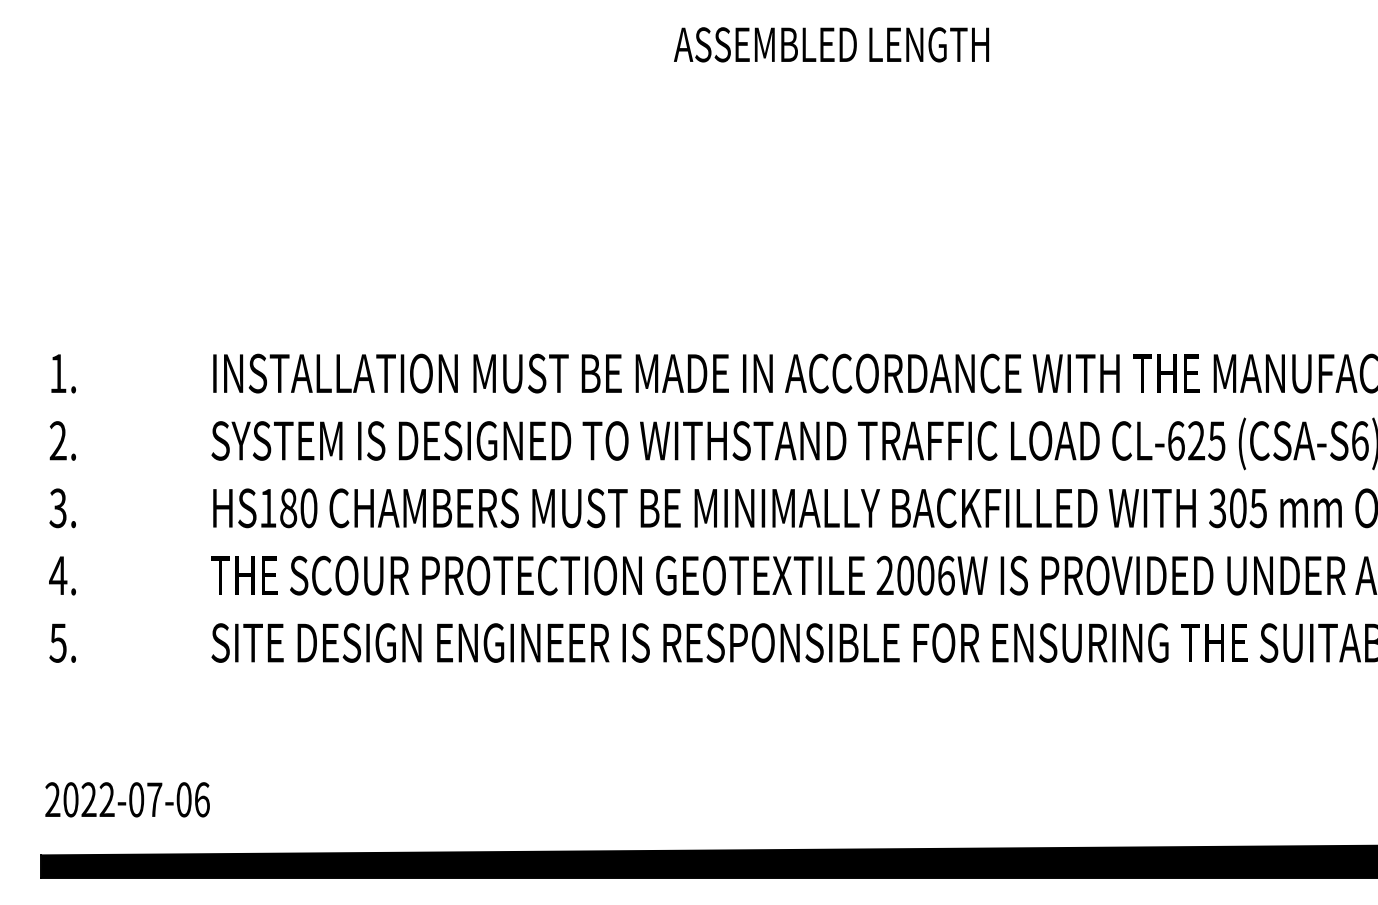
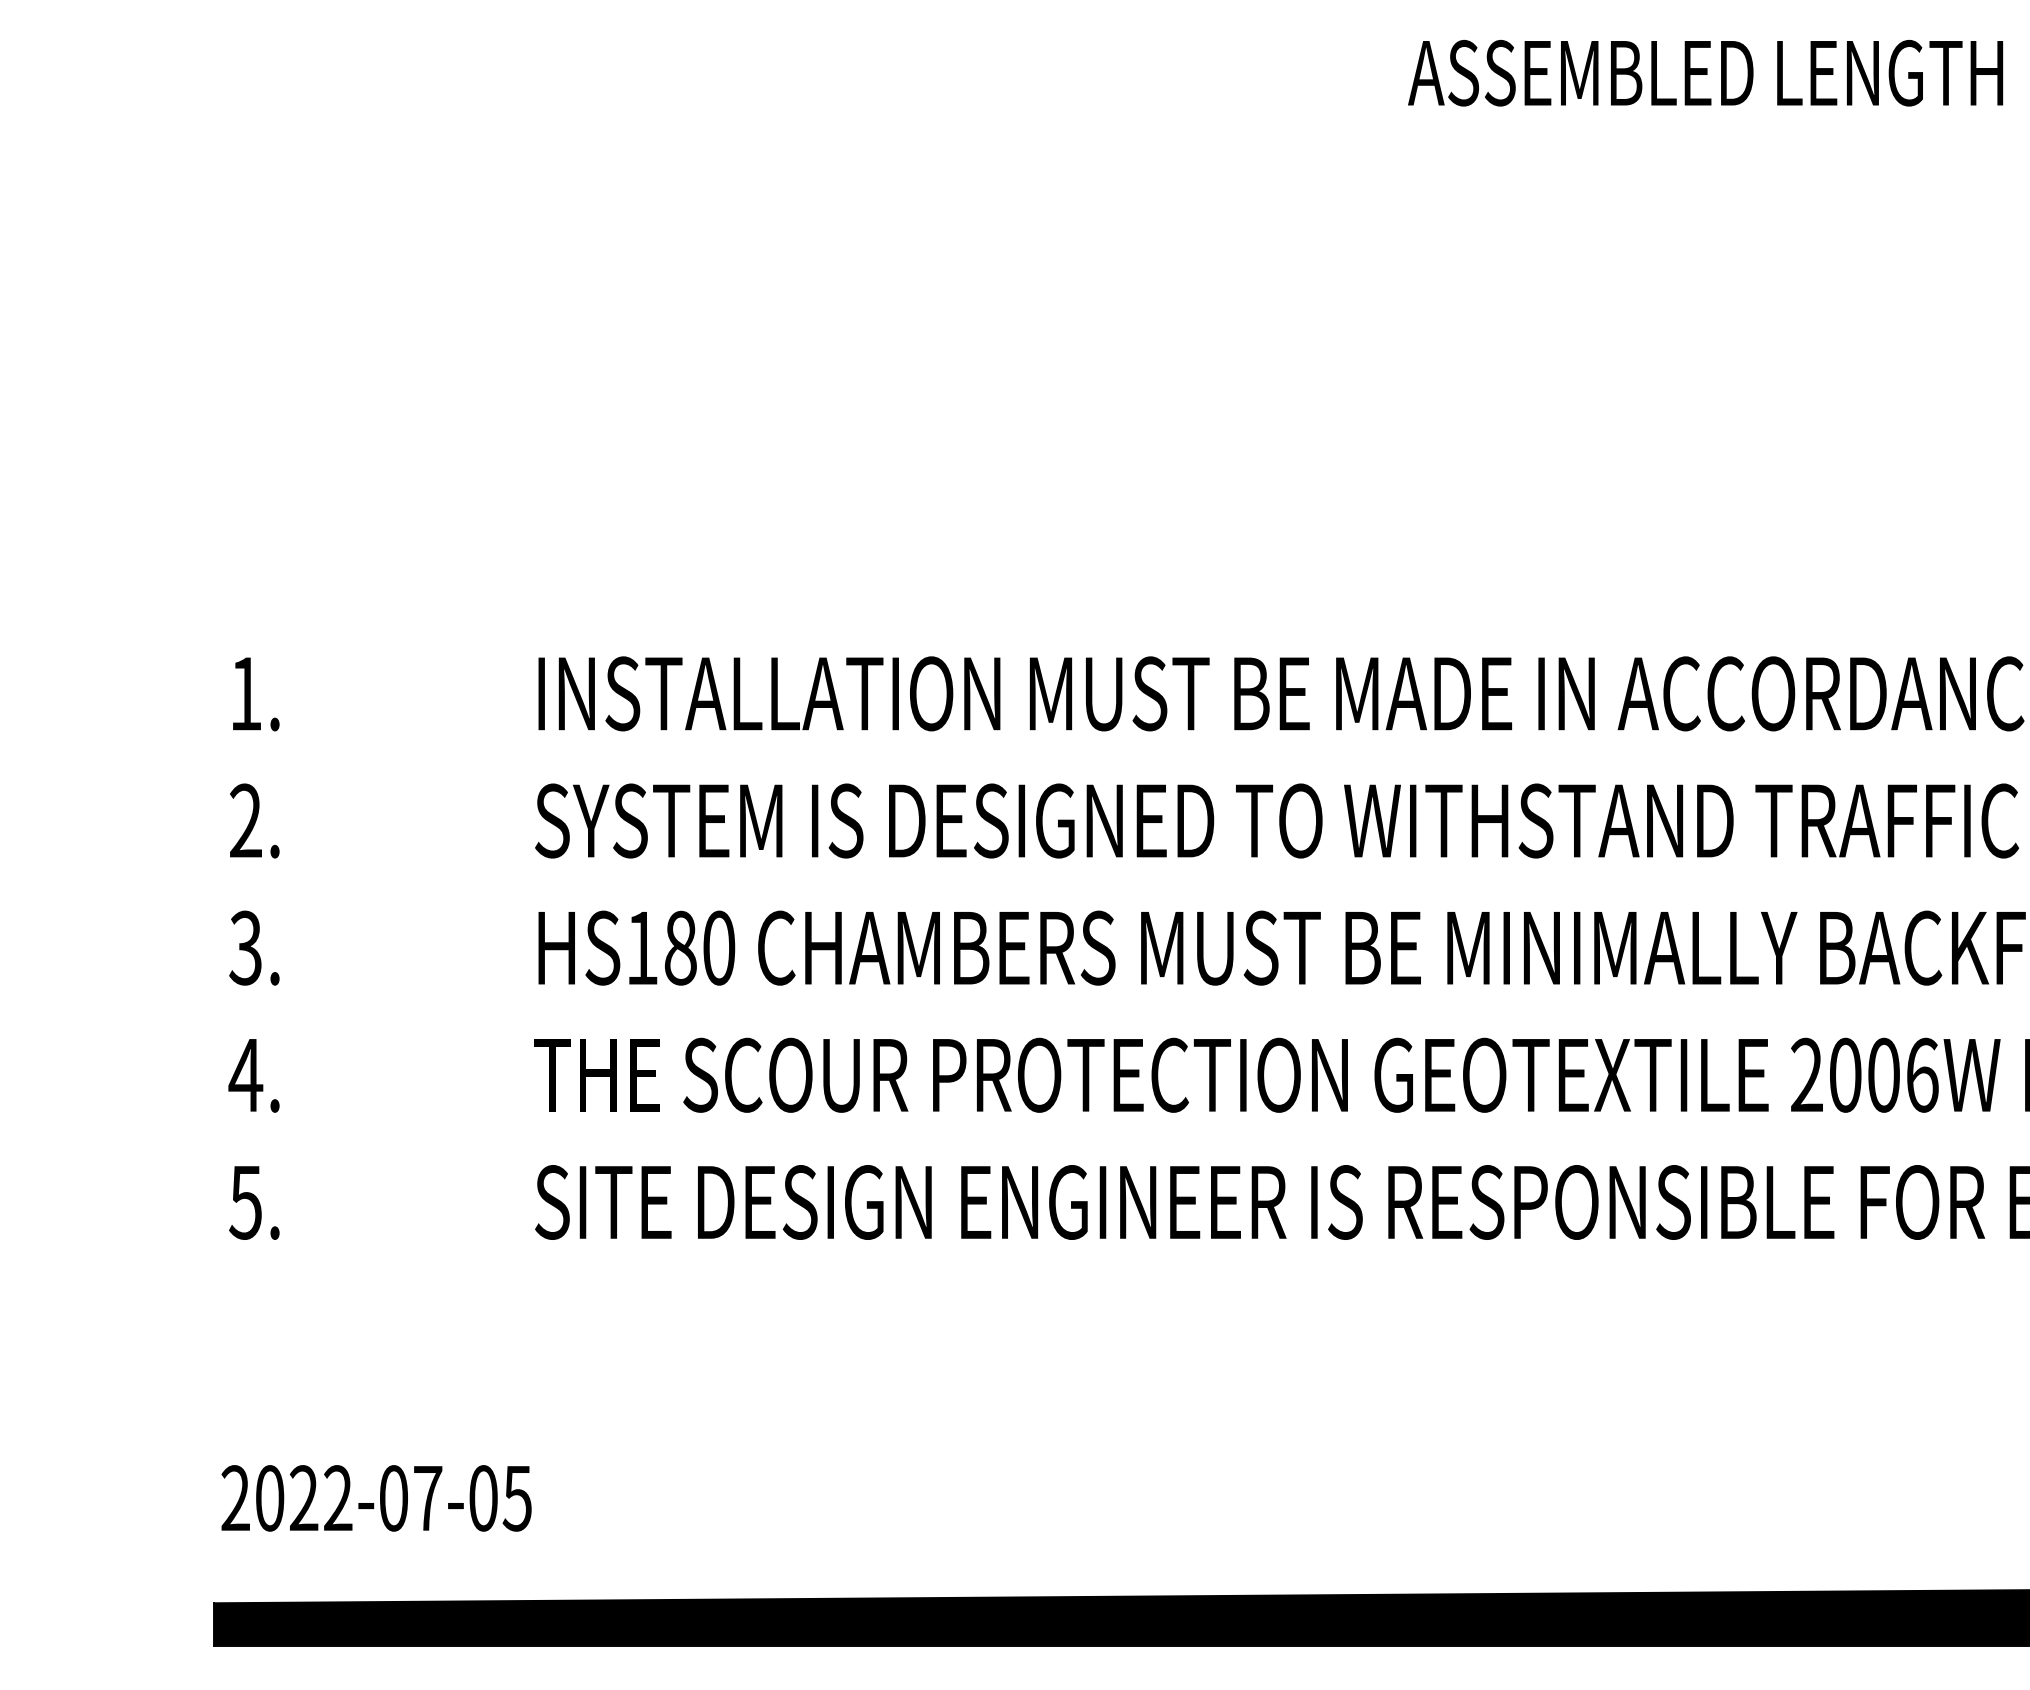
text: (201, 799) -> (516, 1497), 2022-07-06 -> 2022-07-05

